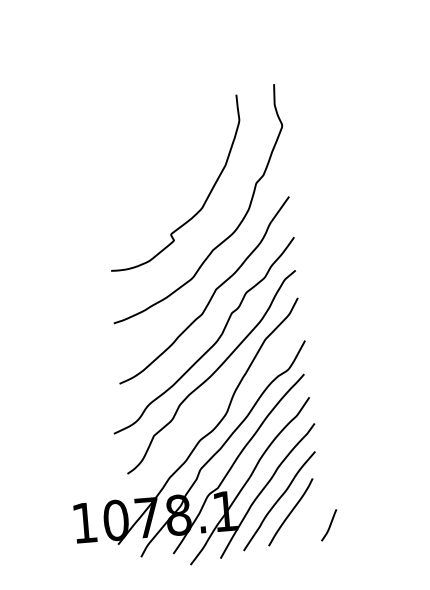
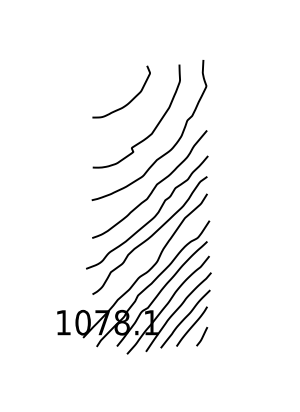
curve: (162, 158) -> (130, 100), added
line: (329, 525) -> (202, 336), moved

